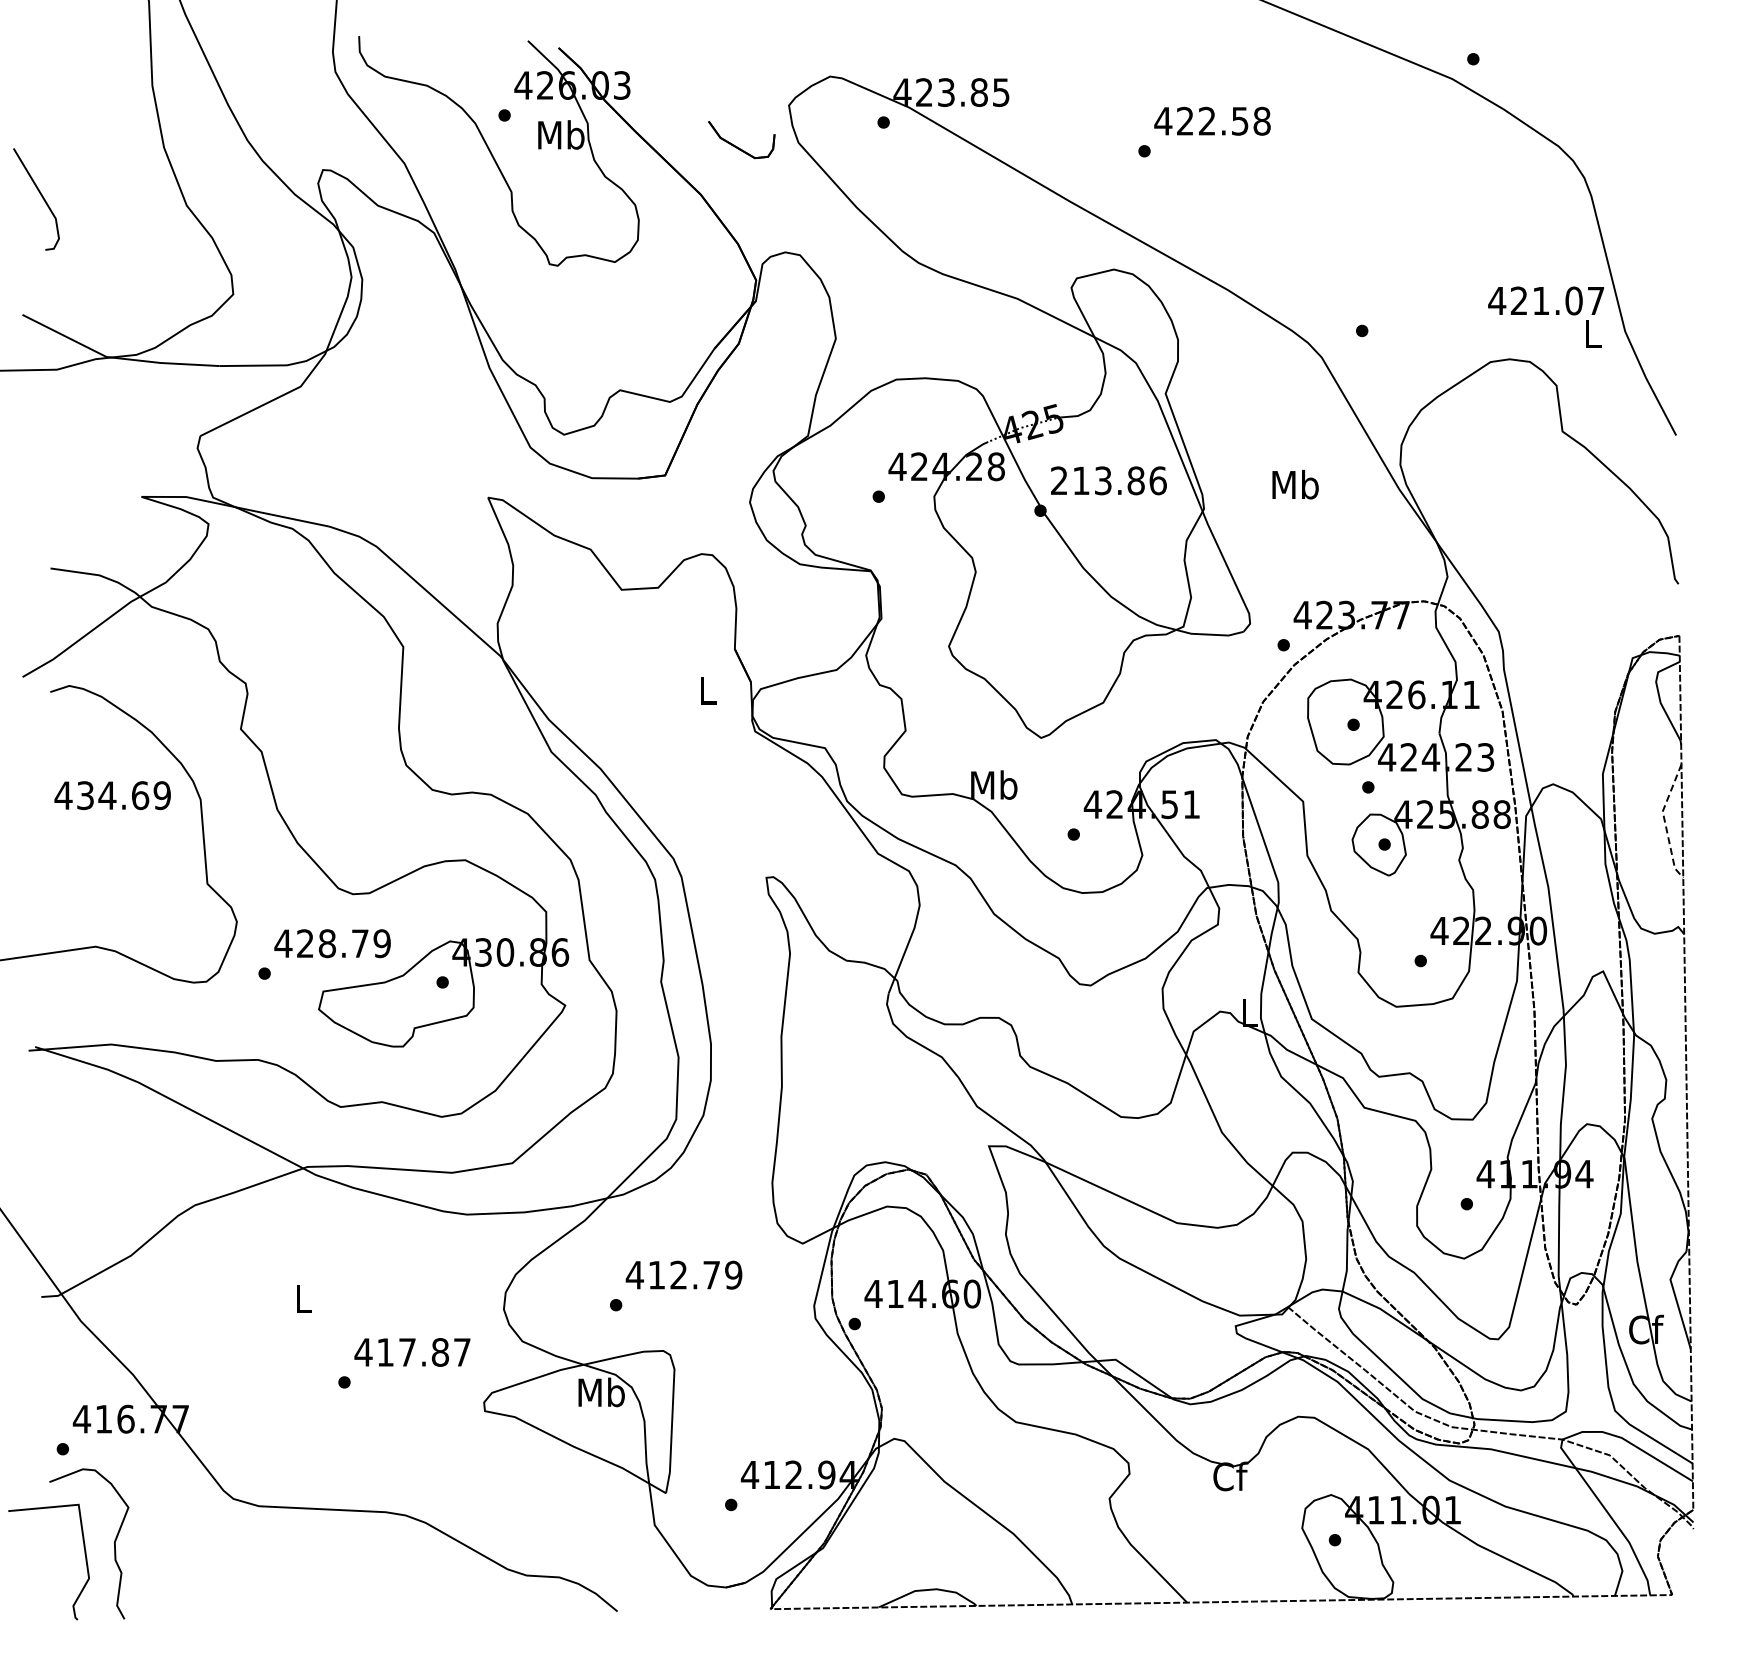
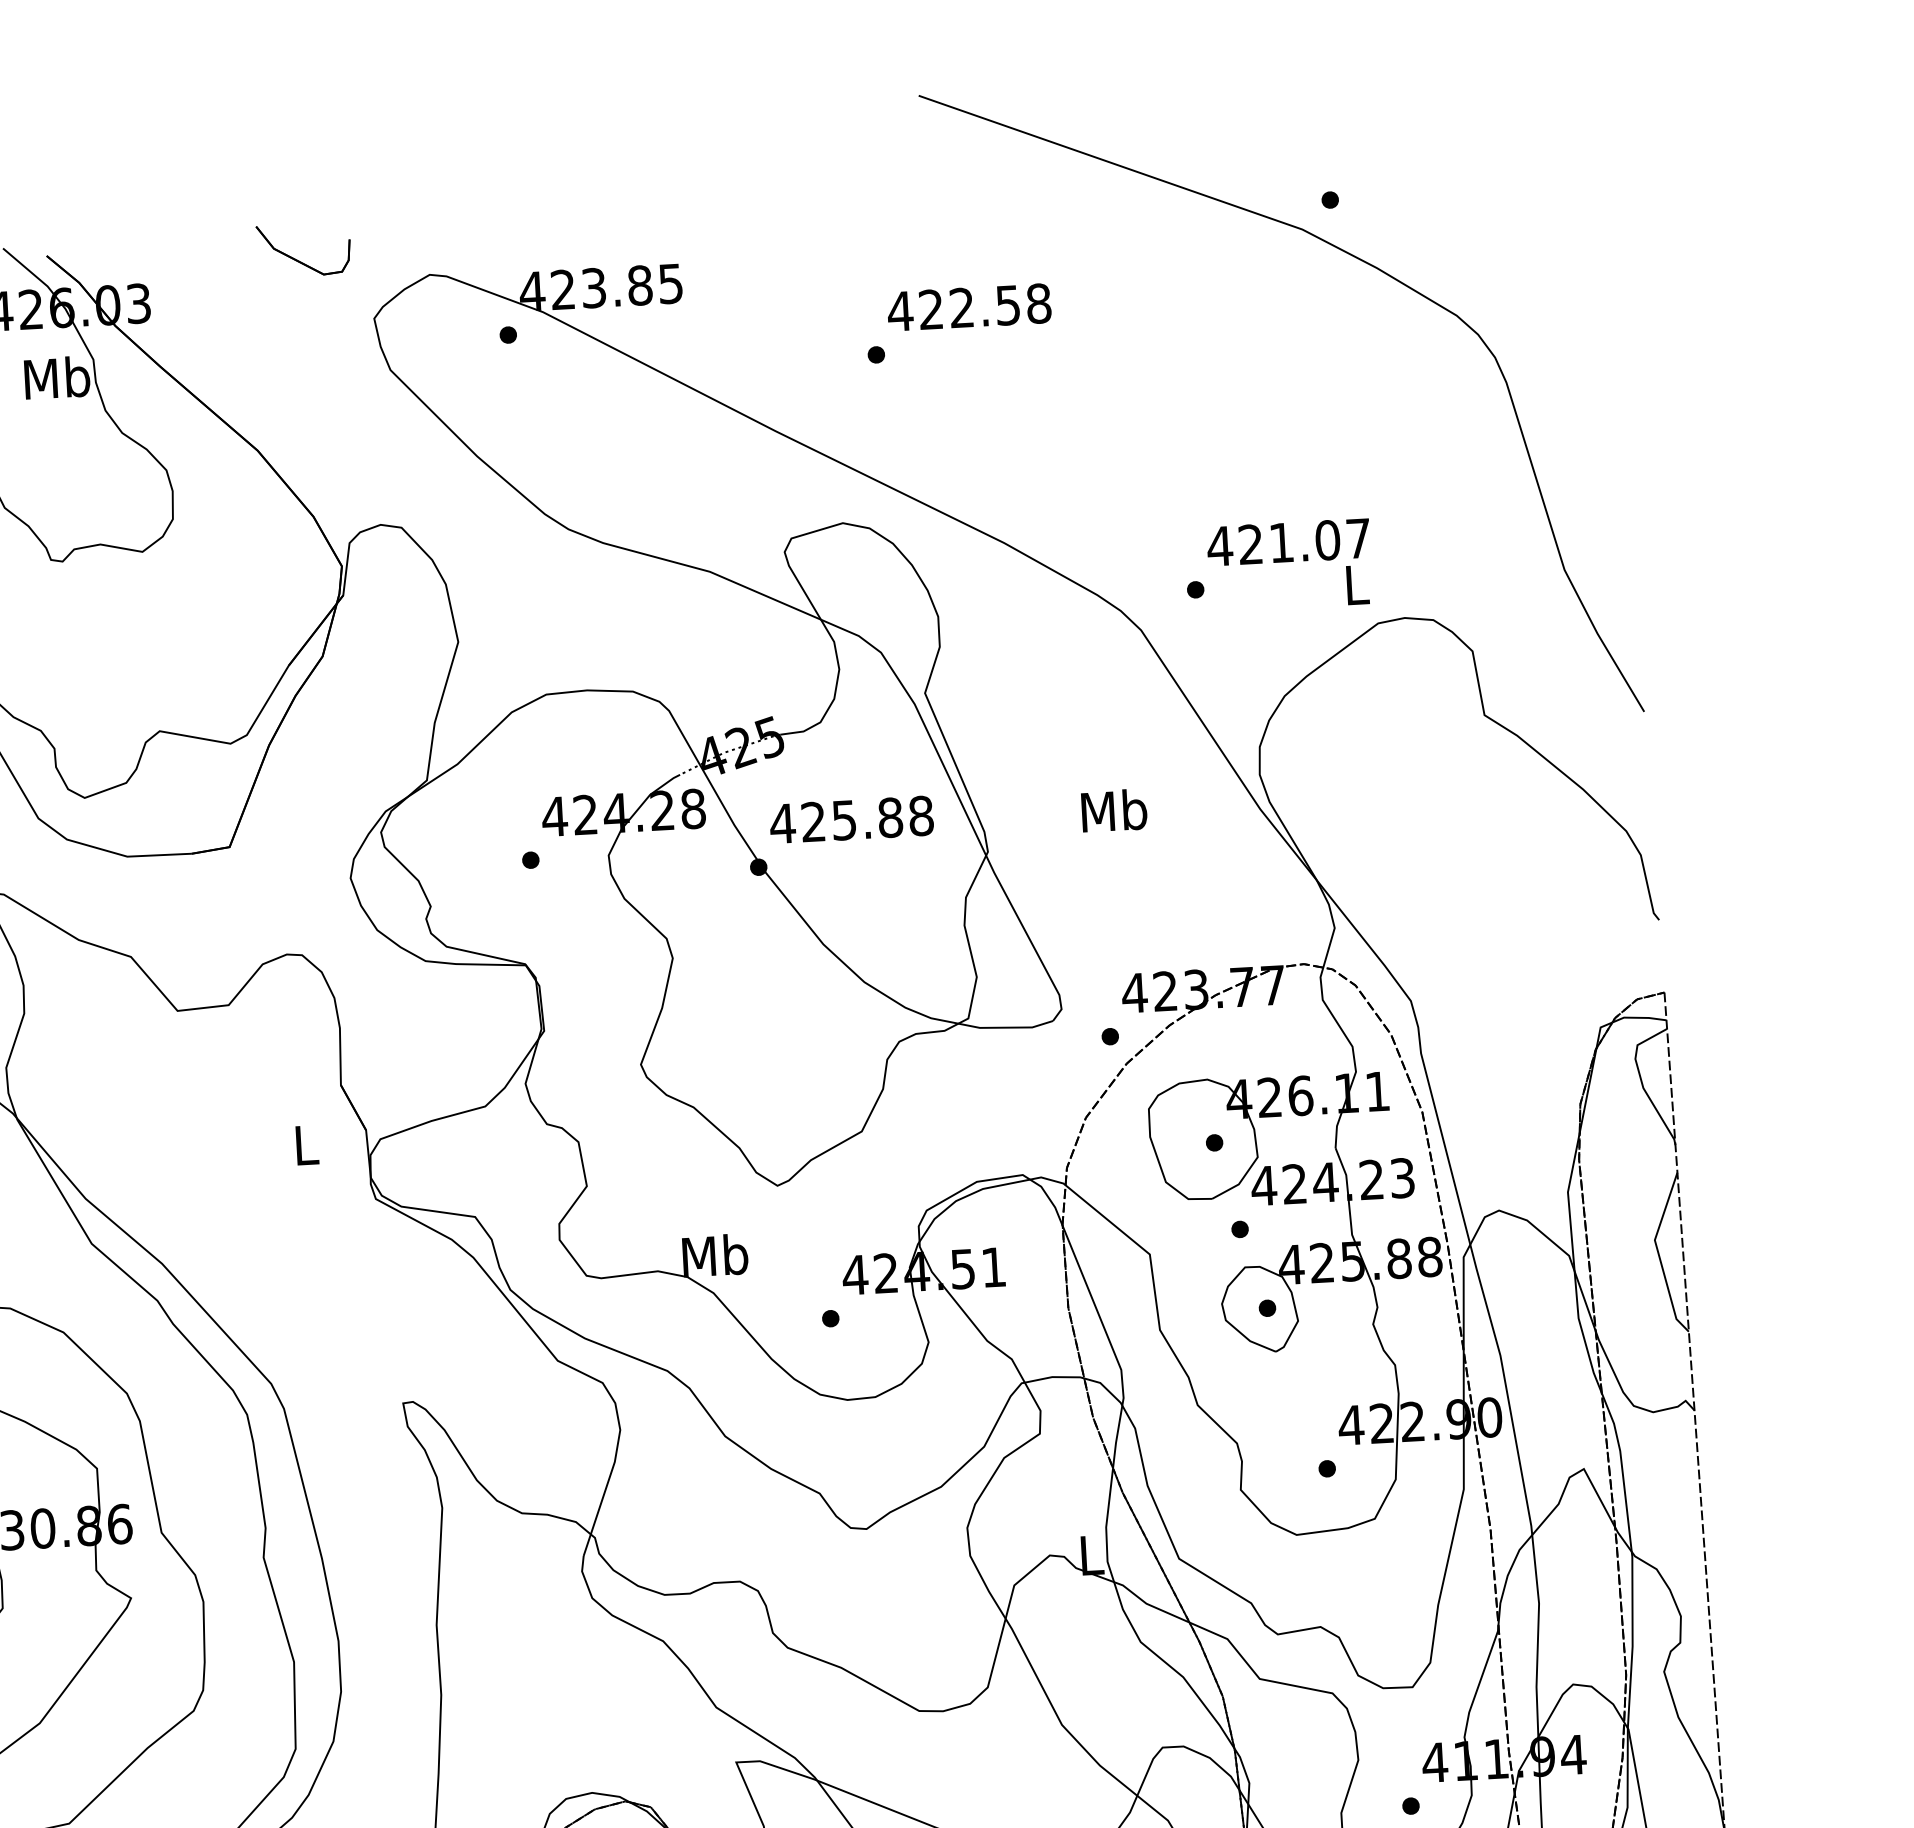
part: (737, 146) -> (298, 259), moved
text: (1546, 316) -> (1290, 564), moved
text: (1108, 480) -> (851, 819), 213.86 -> 425.88
line: (1665, 822) -> (1659, 1255), dashed -> solid

